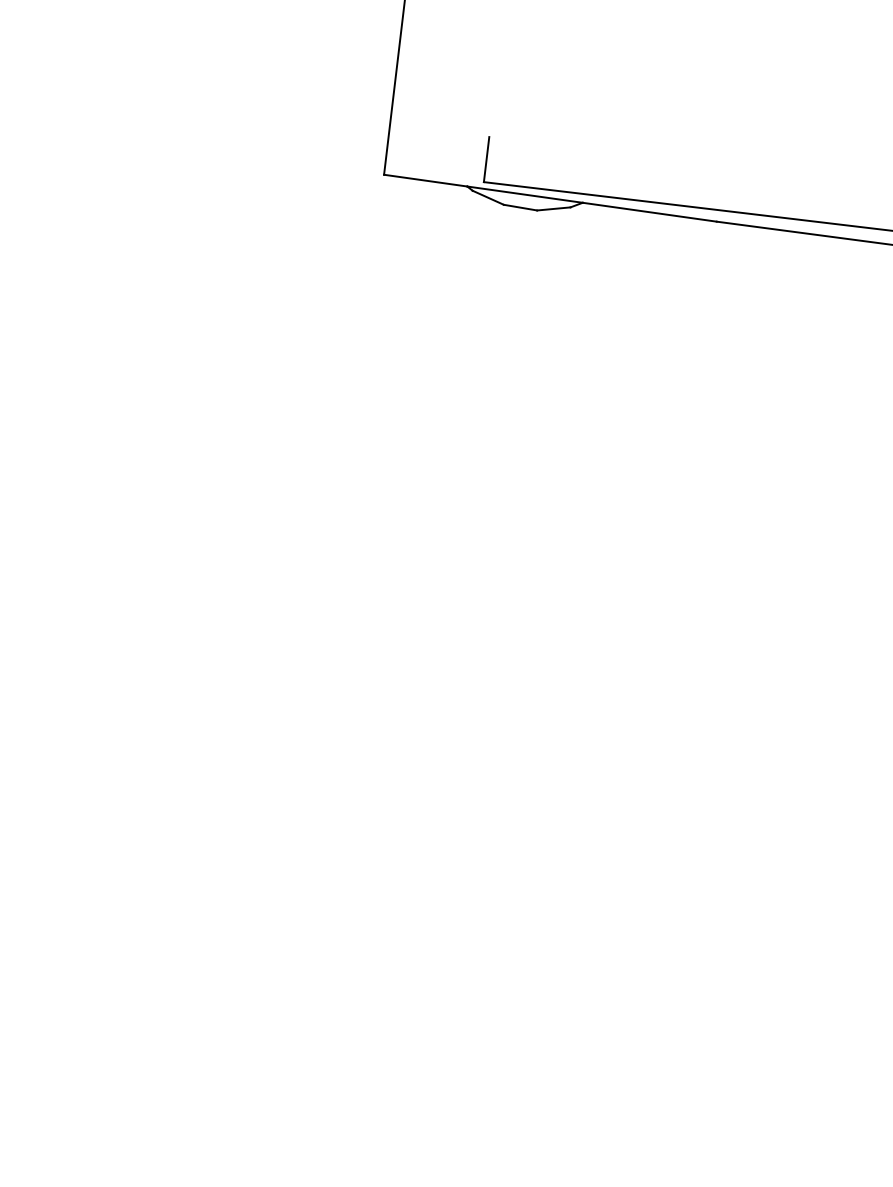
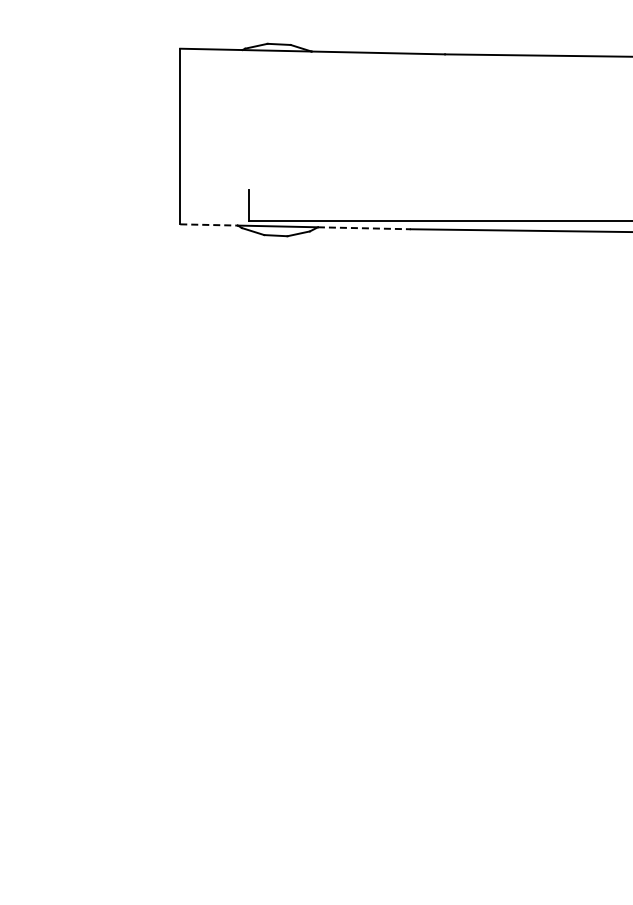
line: (426, 180) -> (209, 224), solid -> dashed
line: (649, 212) -> (364, 228), solid -> dashed

